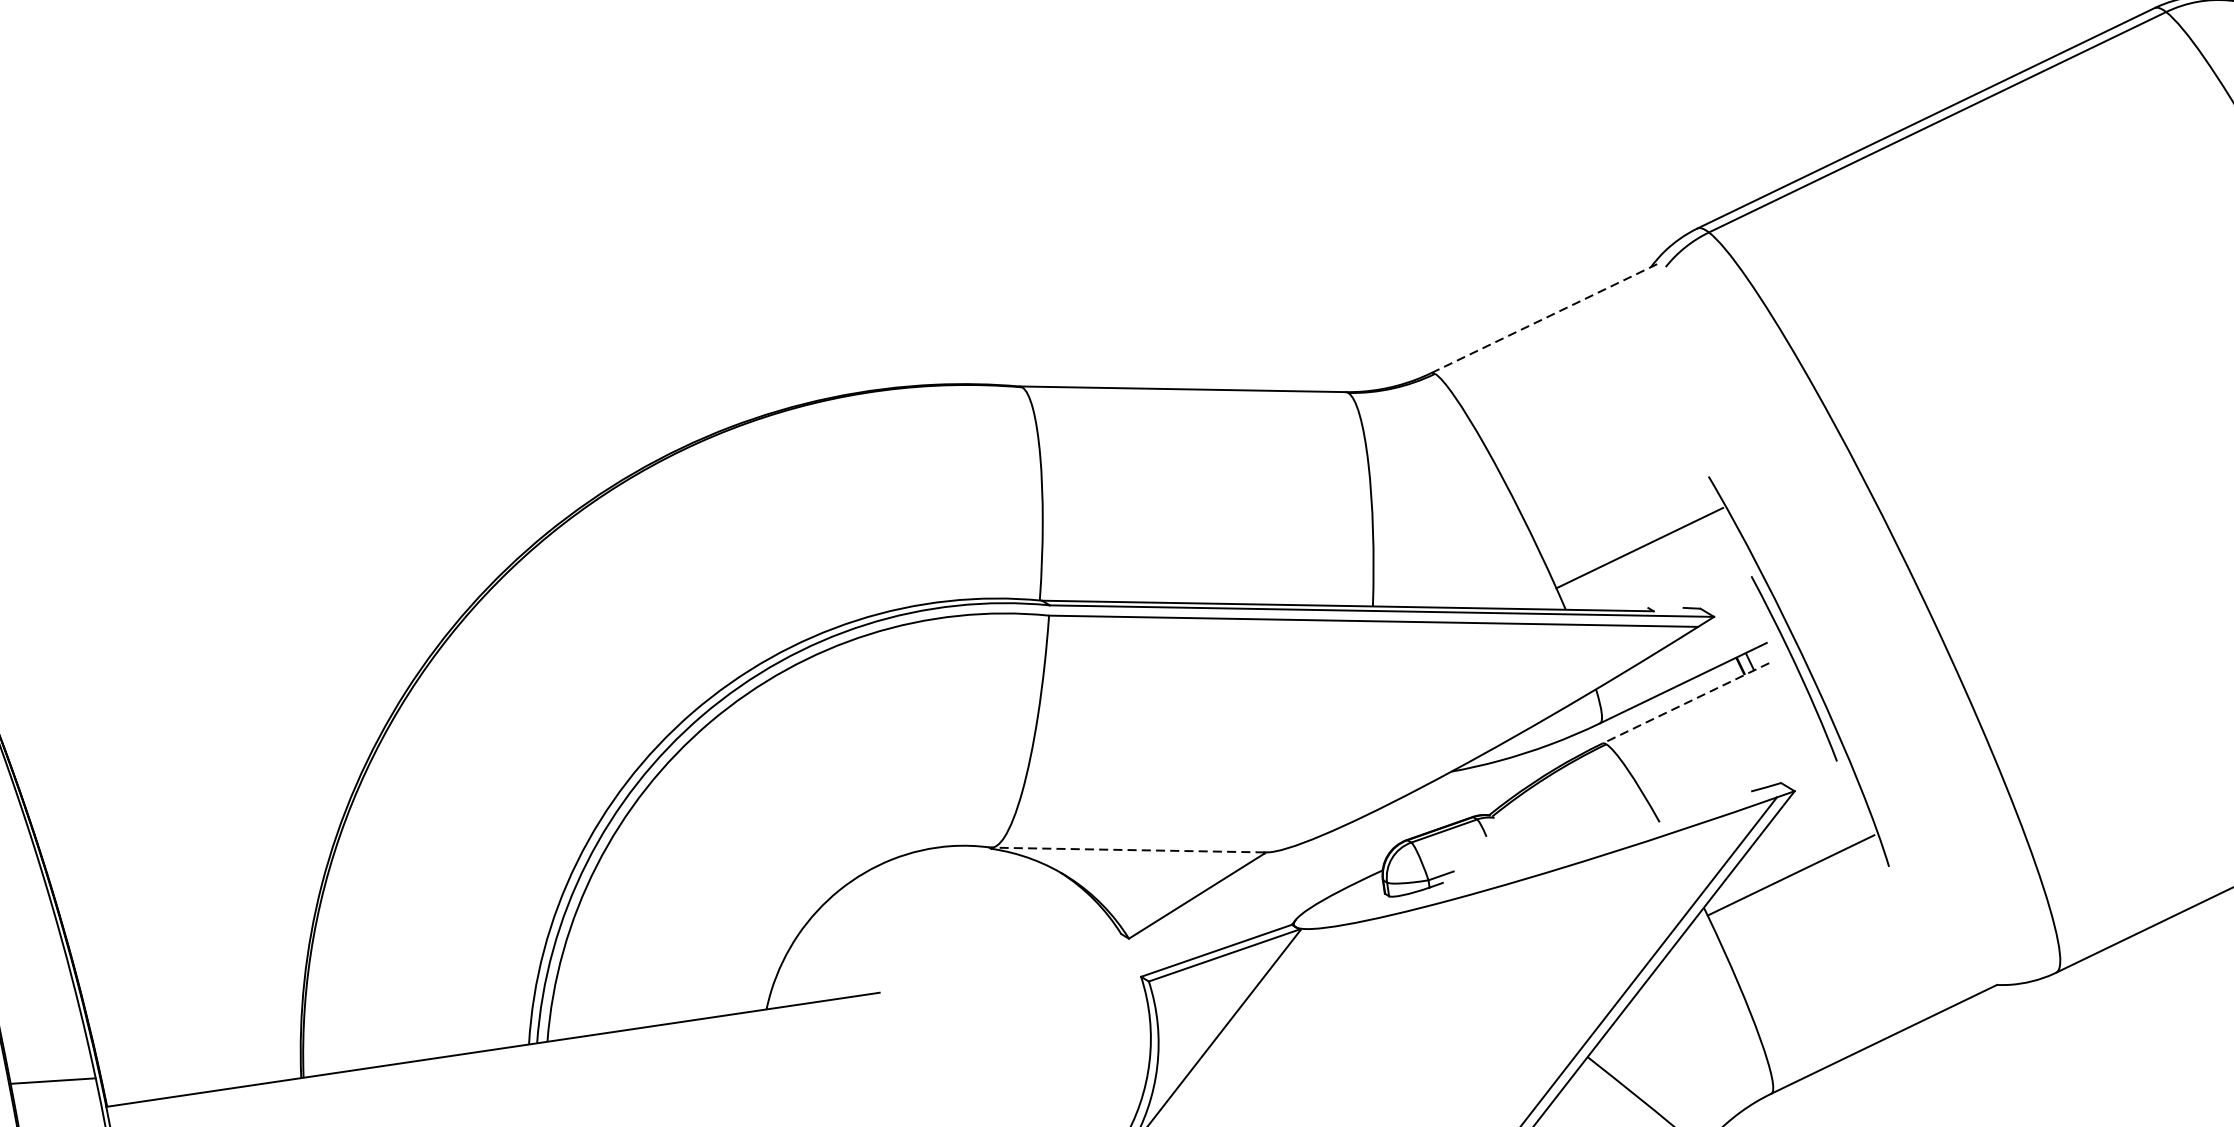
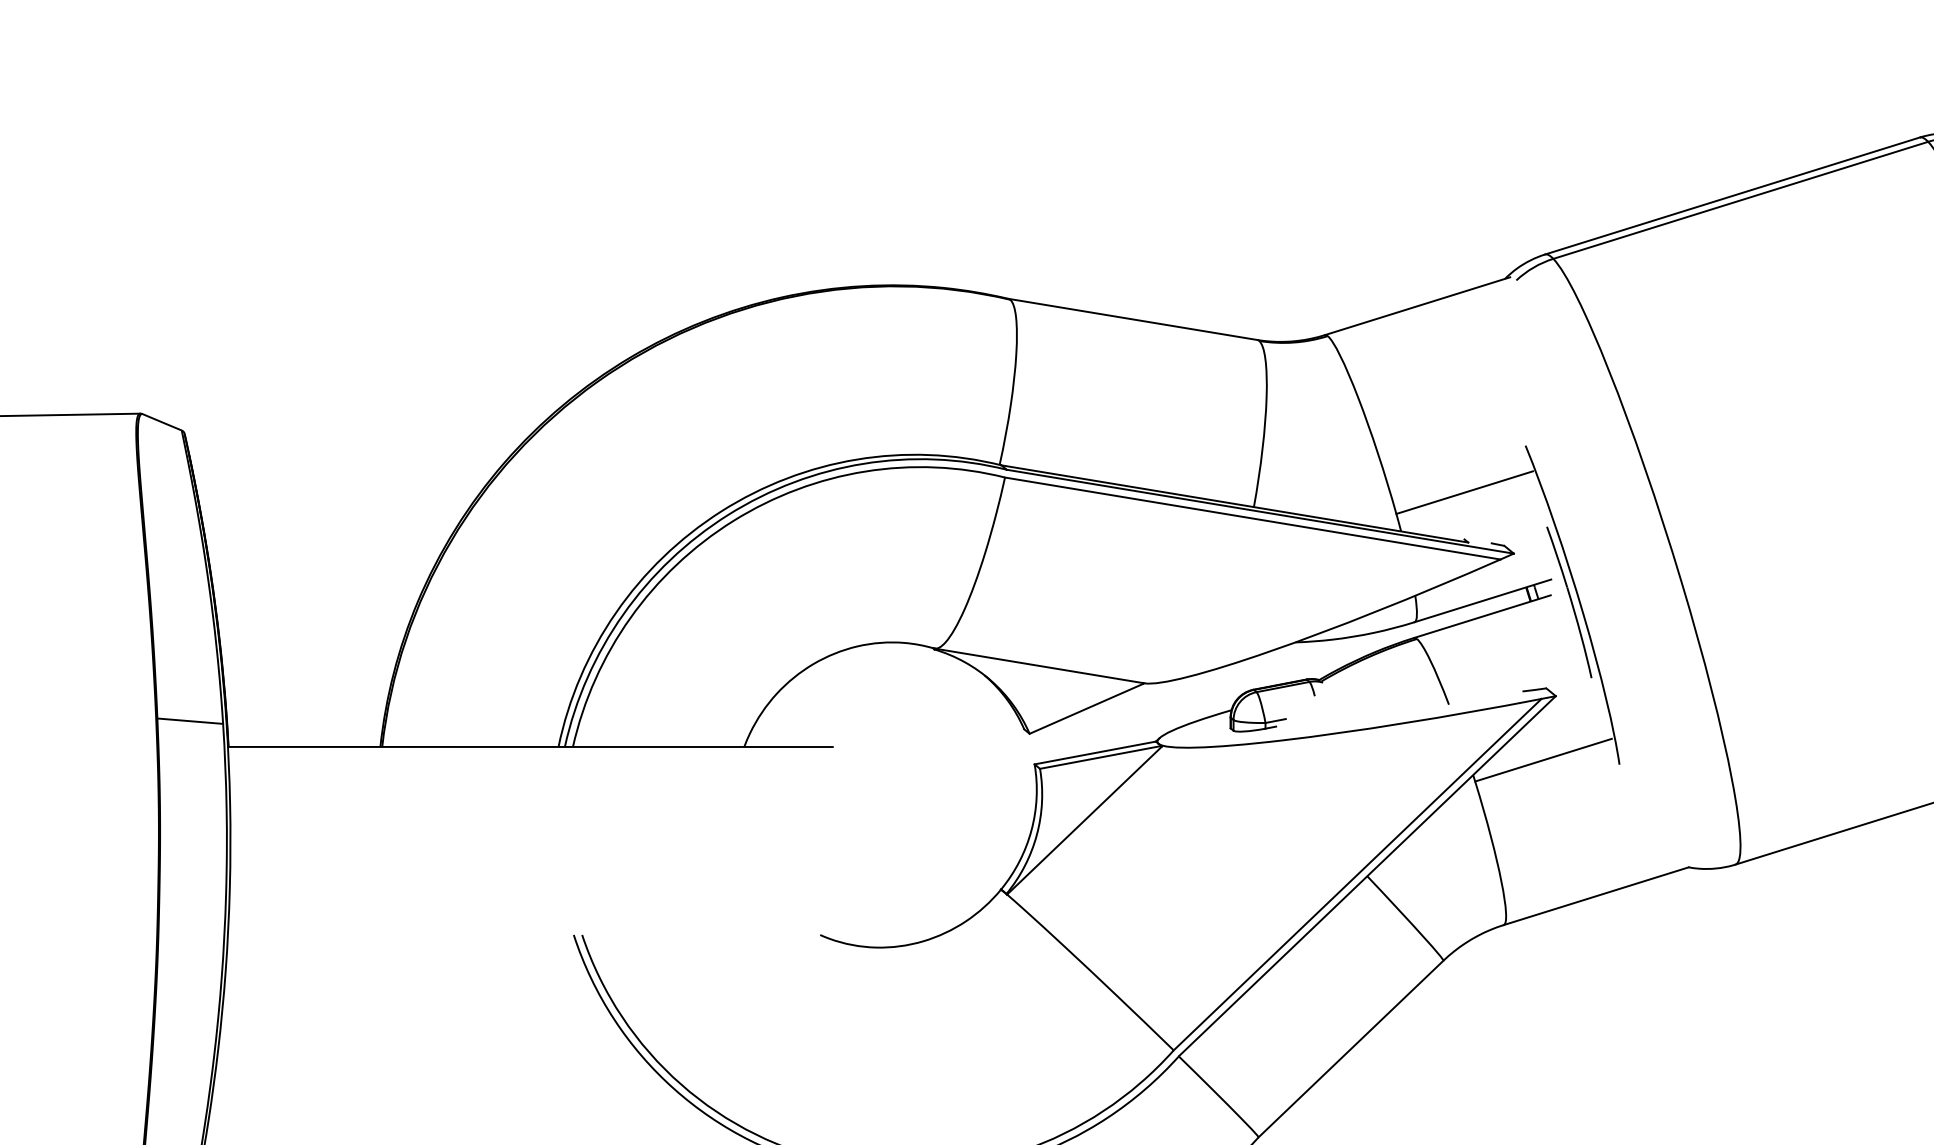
line: (1544, 319) -> (1417, 306), dashed -> solid
line: (1685, 703) -> (1482, 616), dashed -> solid
line: (1127, 849) -> (1038, 665), dashed -> solid

